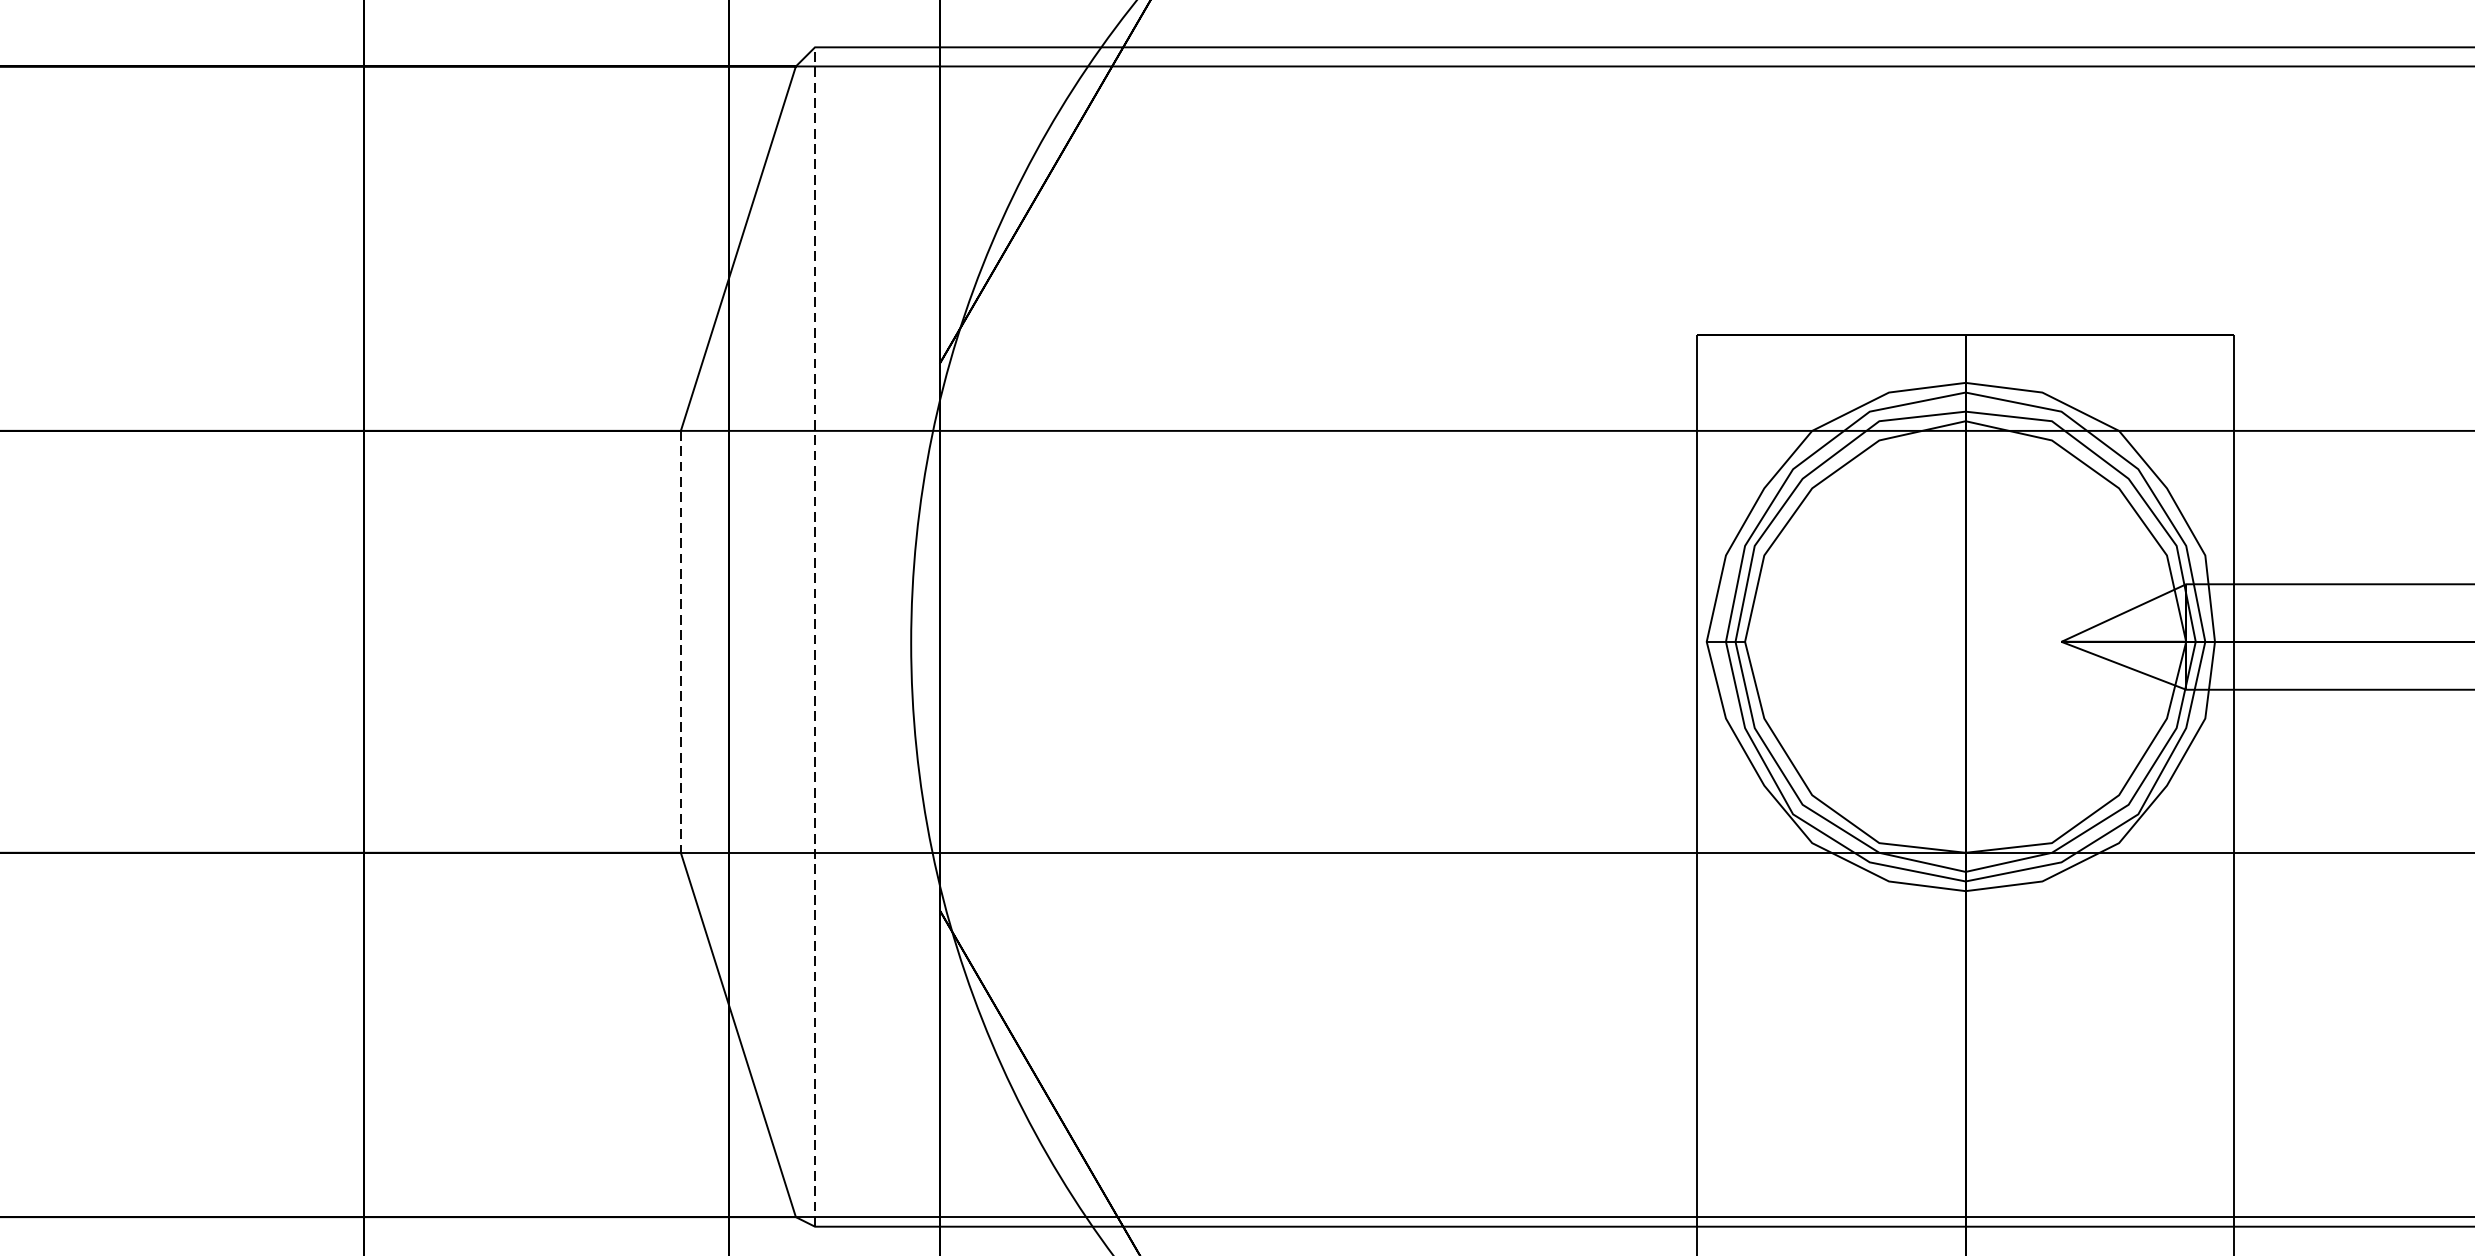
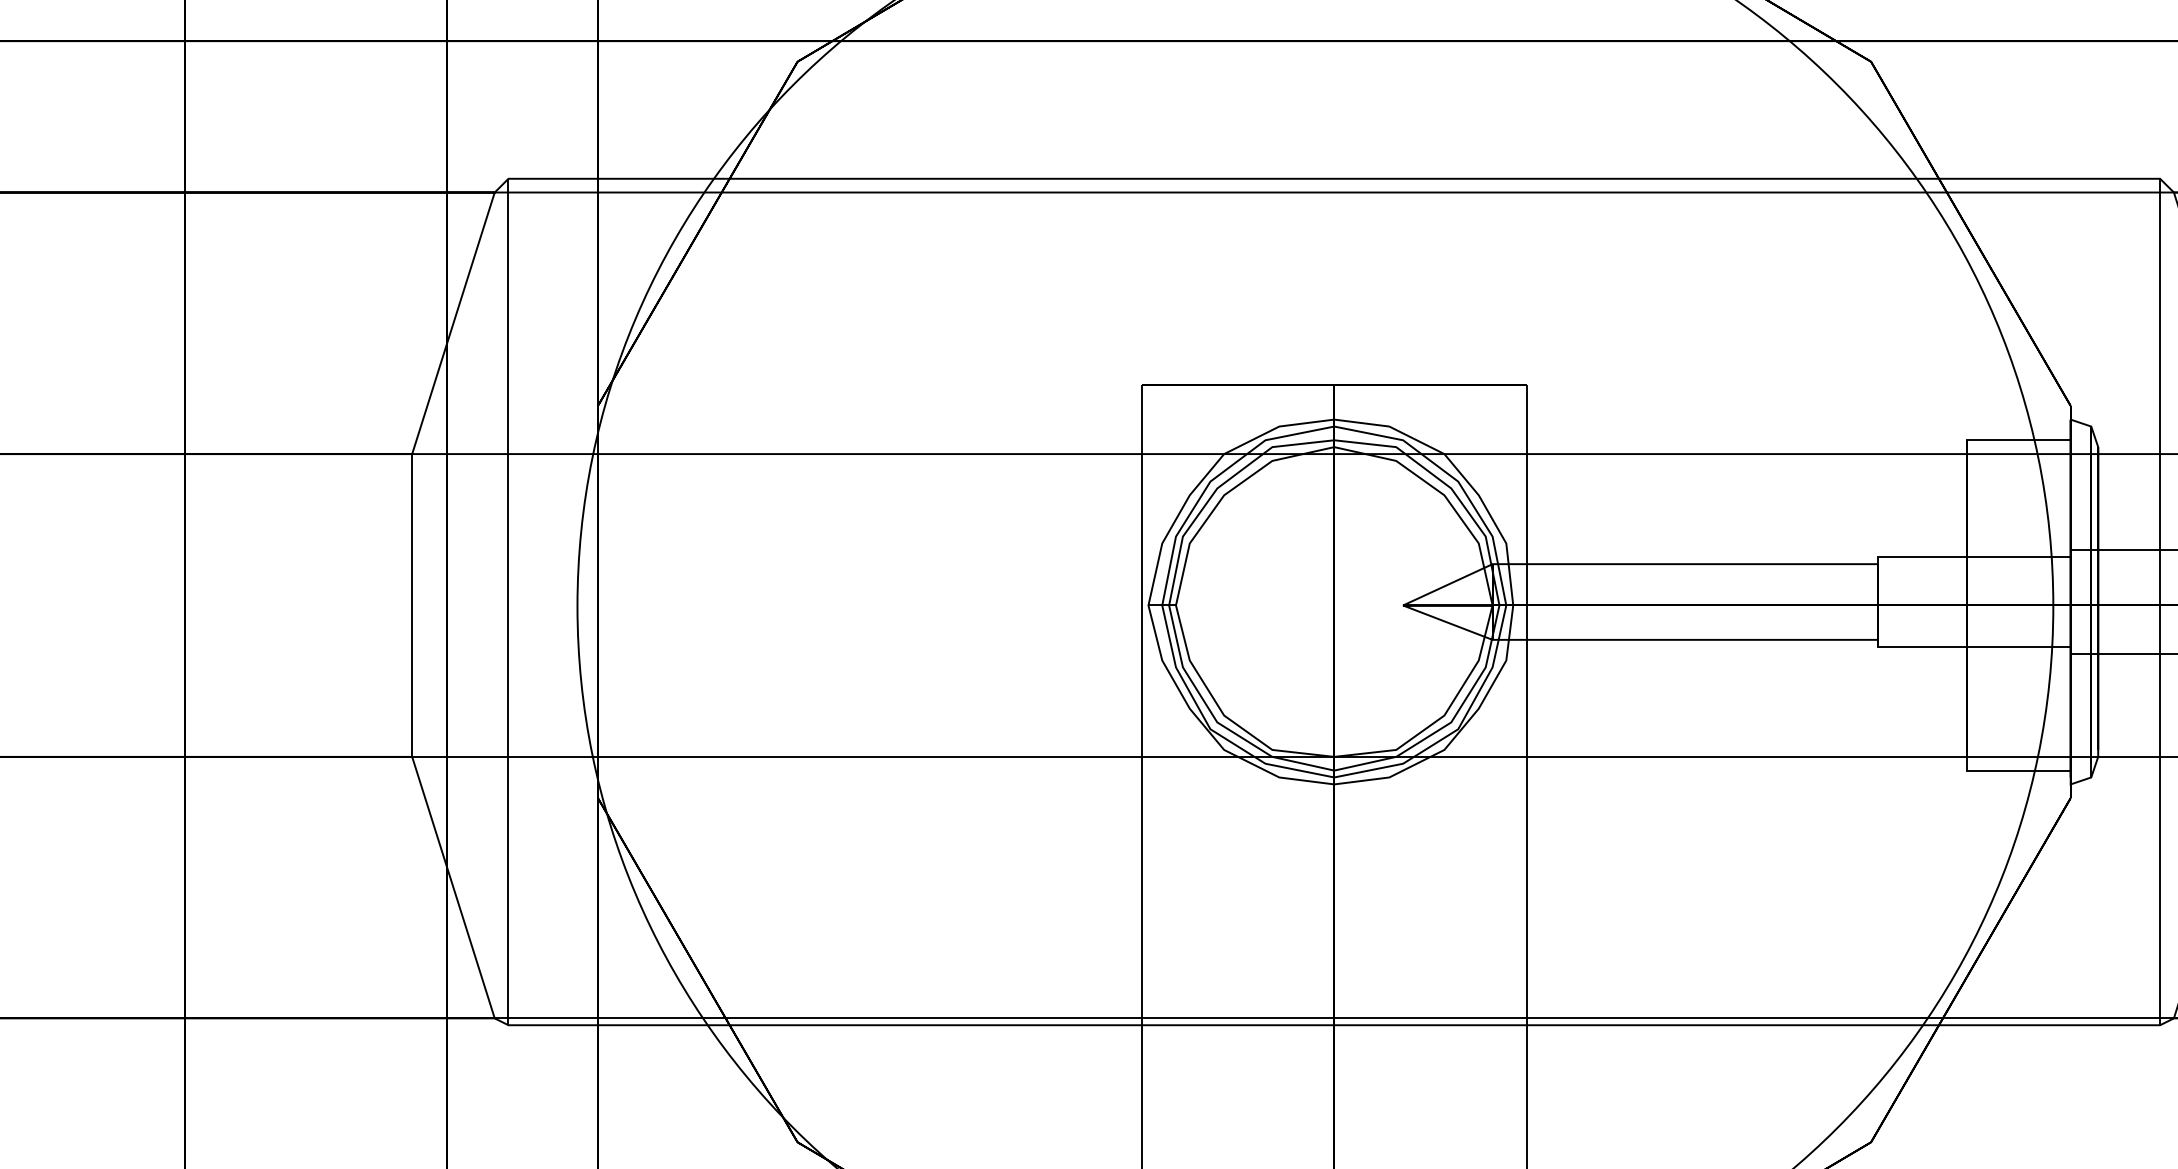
line: (815, 636) -> (508, 601), dashed -> solid
line: (681, 641) -> (412, 605), dashed -> solid

